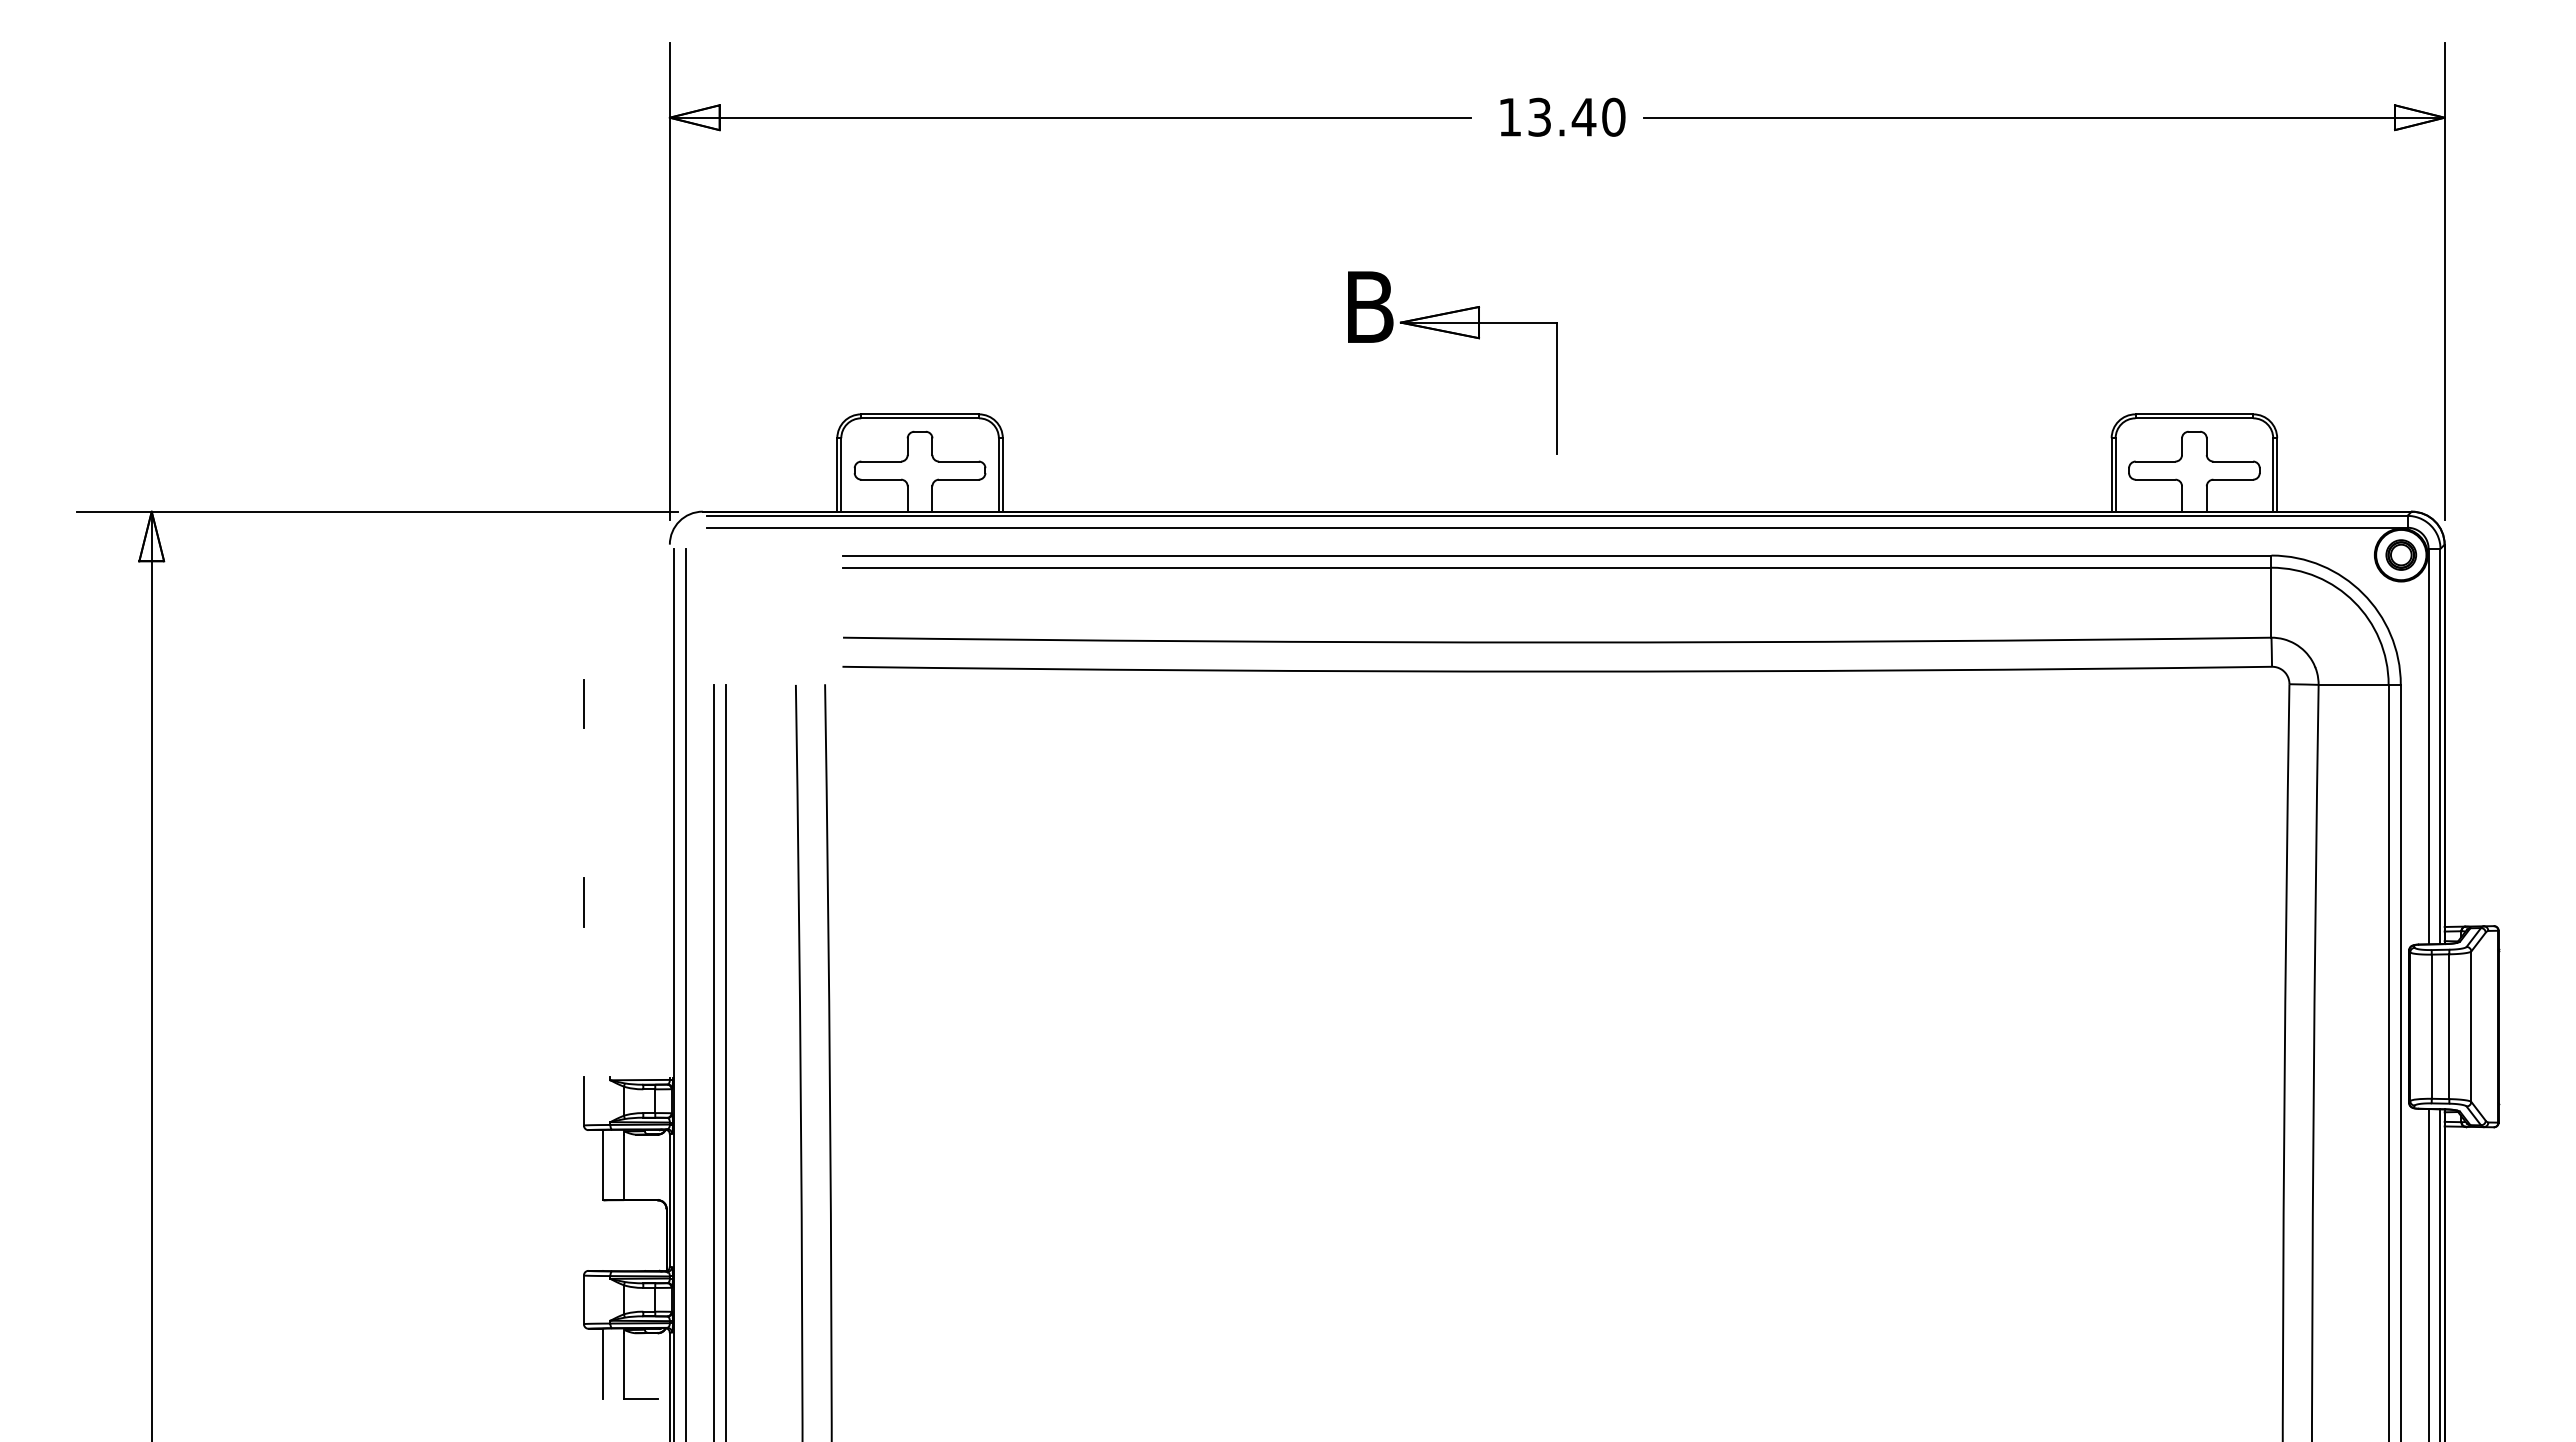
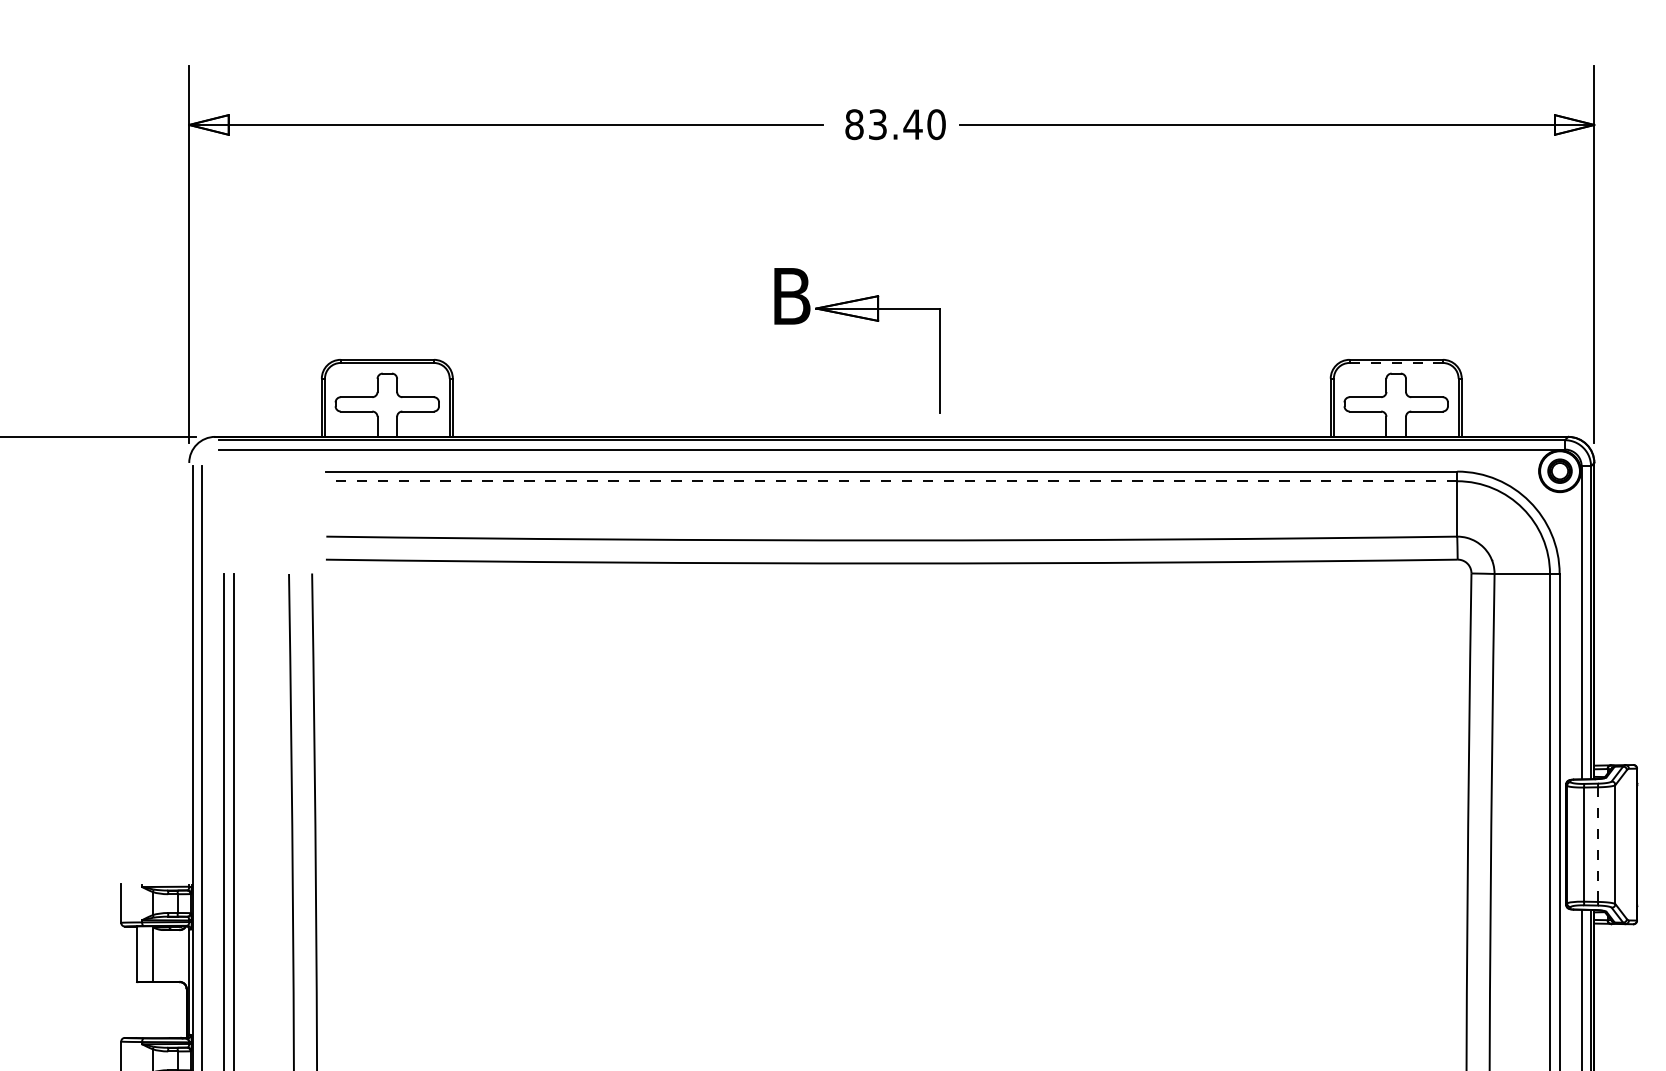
text: (1509, 116) -> (853, 124), 13.40 -> 83.40
part: (1458, 335) -> (861, 318), moved
line: (2194, 418) -> (1396, 363), solid -> dashed
line: (1556, 567) -> (891, 481), solid -> dashed
line: (583, 703) -> (120, 588), removed
line: (583, 902) -> (120, 746), removed
line: (2449, 1026) -> (1598, 844), solid -> dashed

